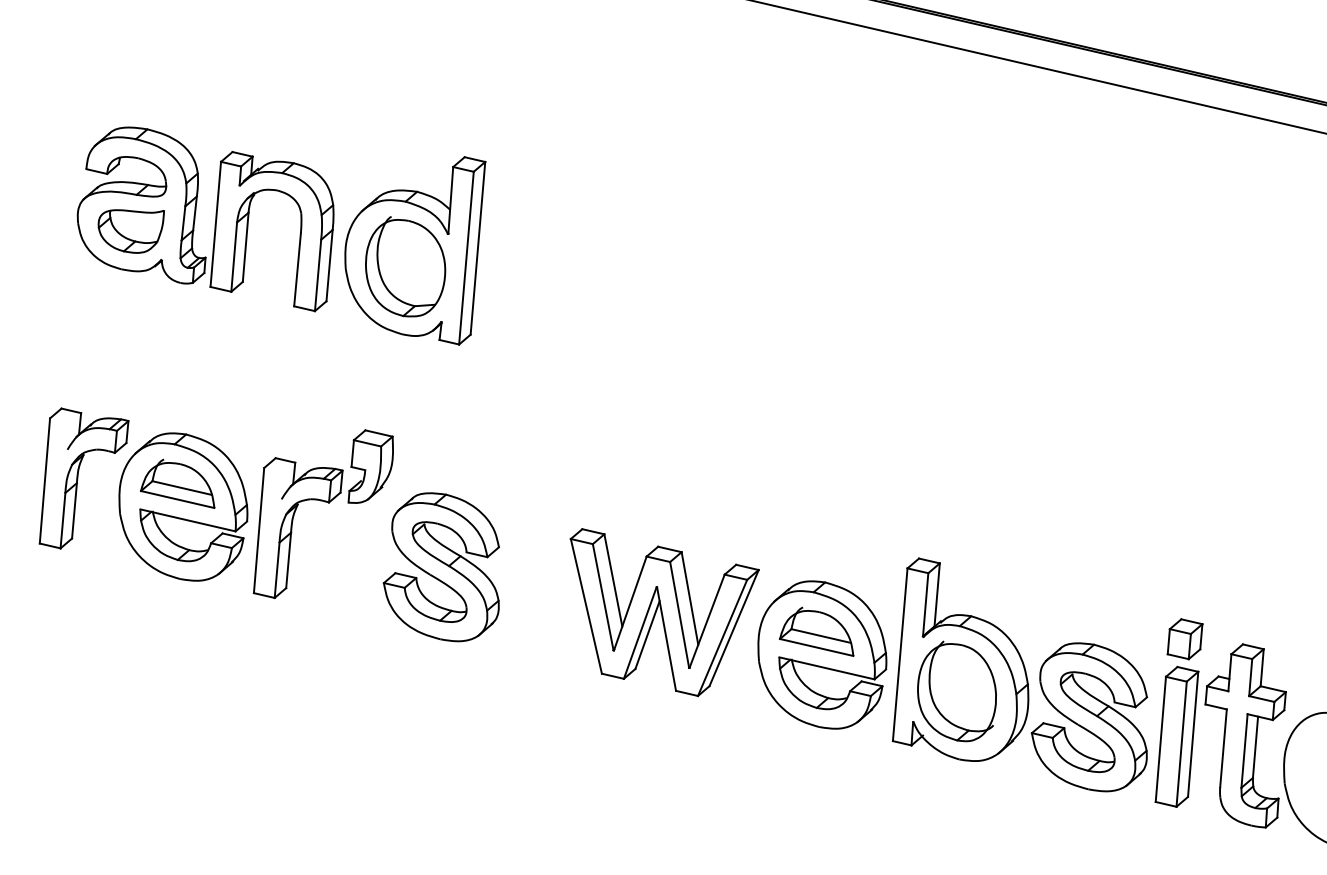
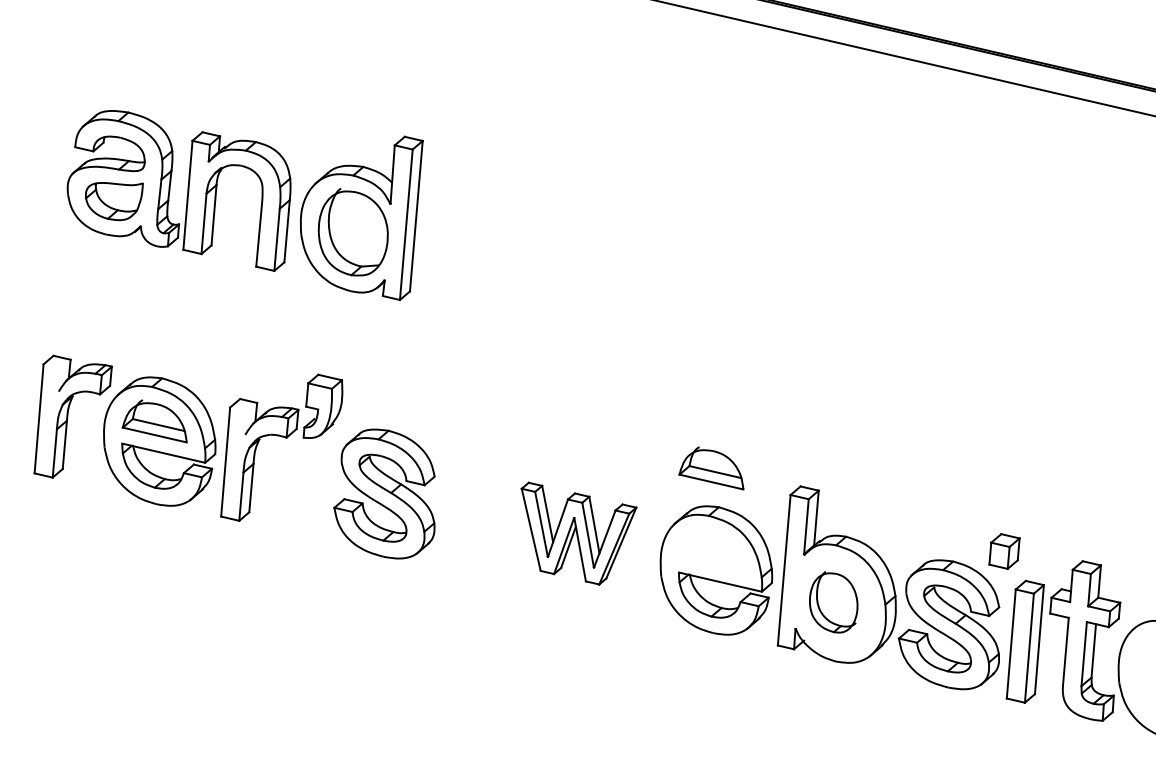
part: (664, 612) -> (578, 533), size x0.7
part: (816, 631) -> (711, 468), moved
part: (1184, 639) -> (1004, 551), moved
part: (956, 691) -> (833, 602), size x0.7

